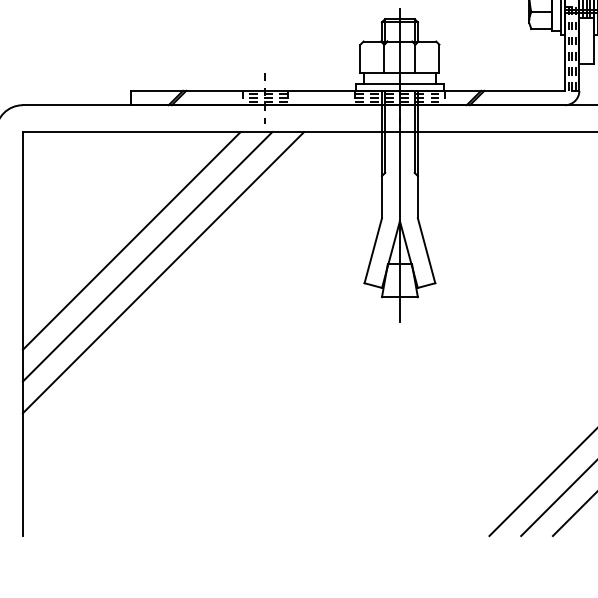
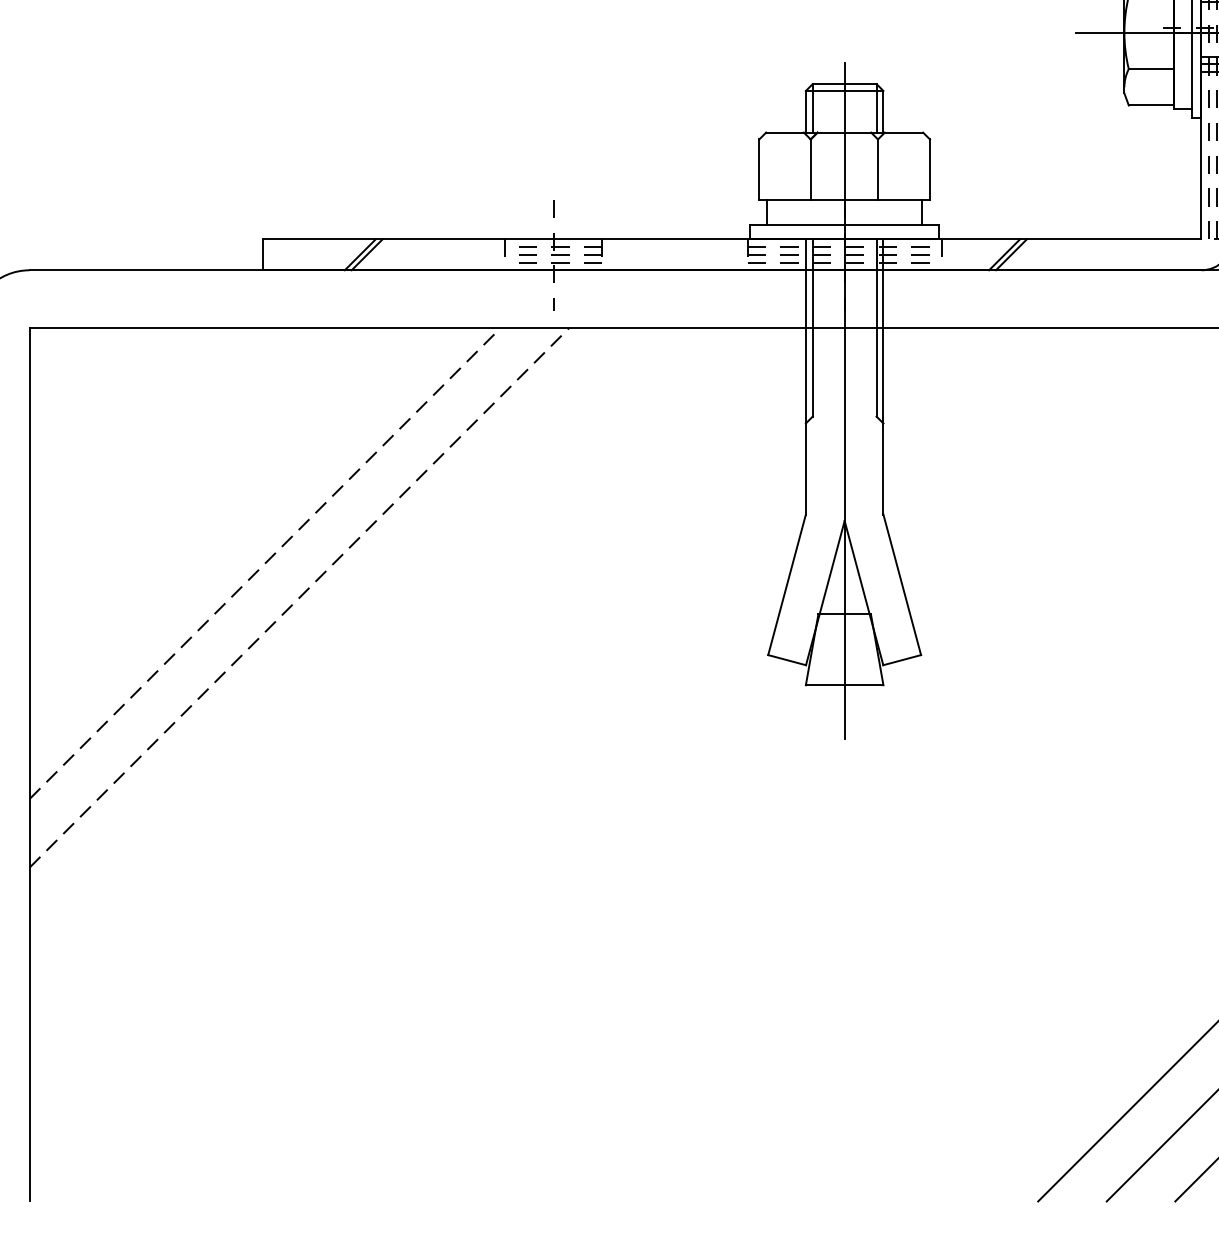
line: (131, 240) -> (264, 562), solid -> dashed
line: (147, 256) -> (298, 597), solid -> dashed
line: (163, 272) -> (333, 631), removed

